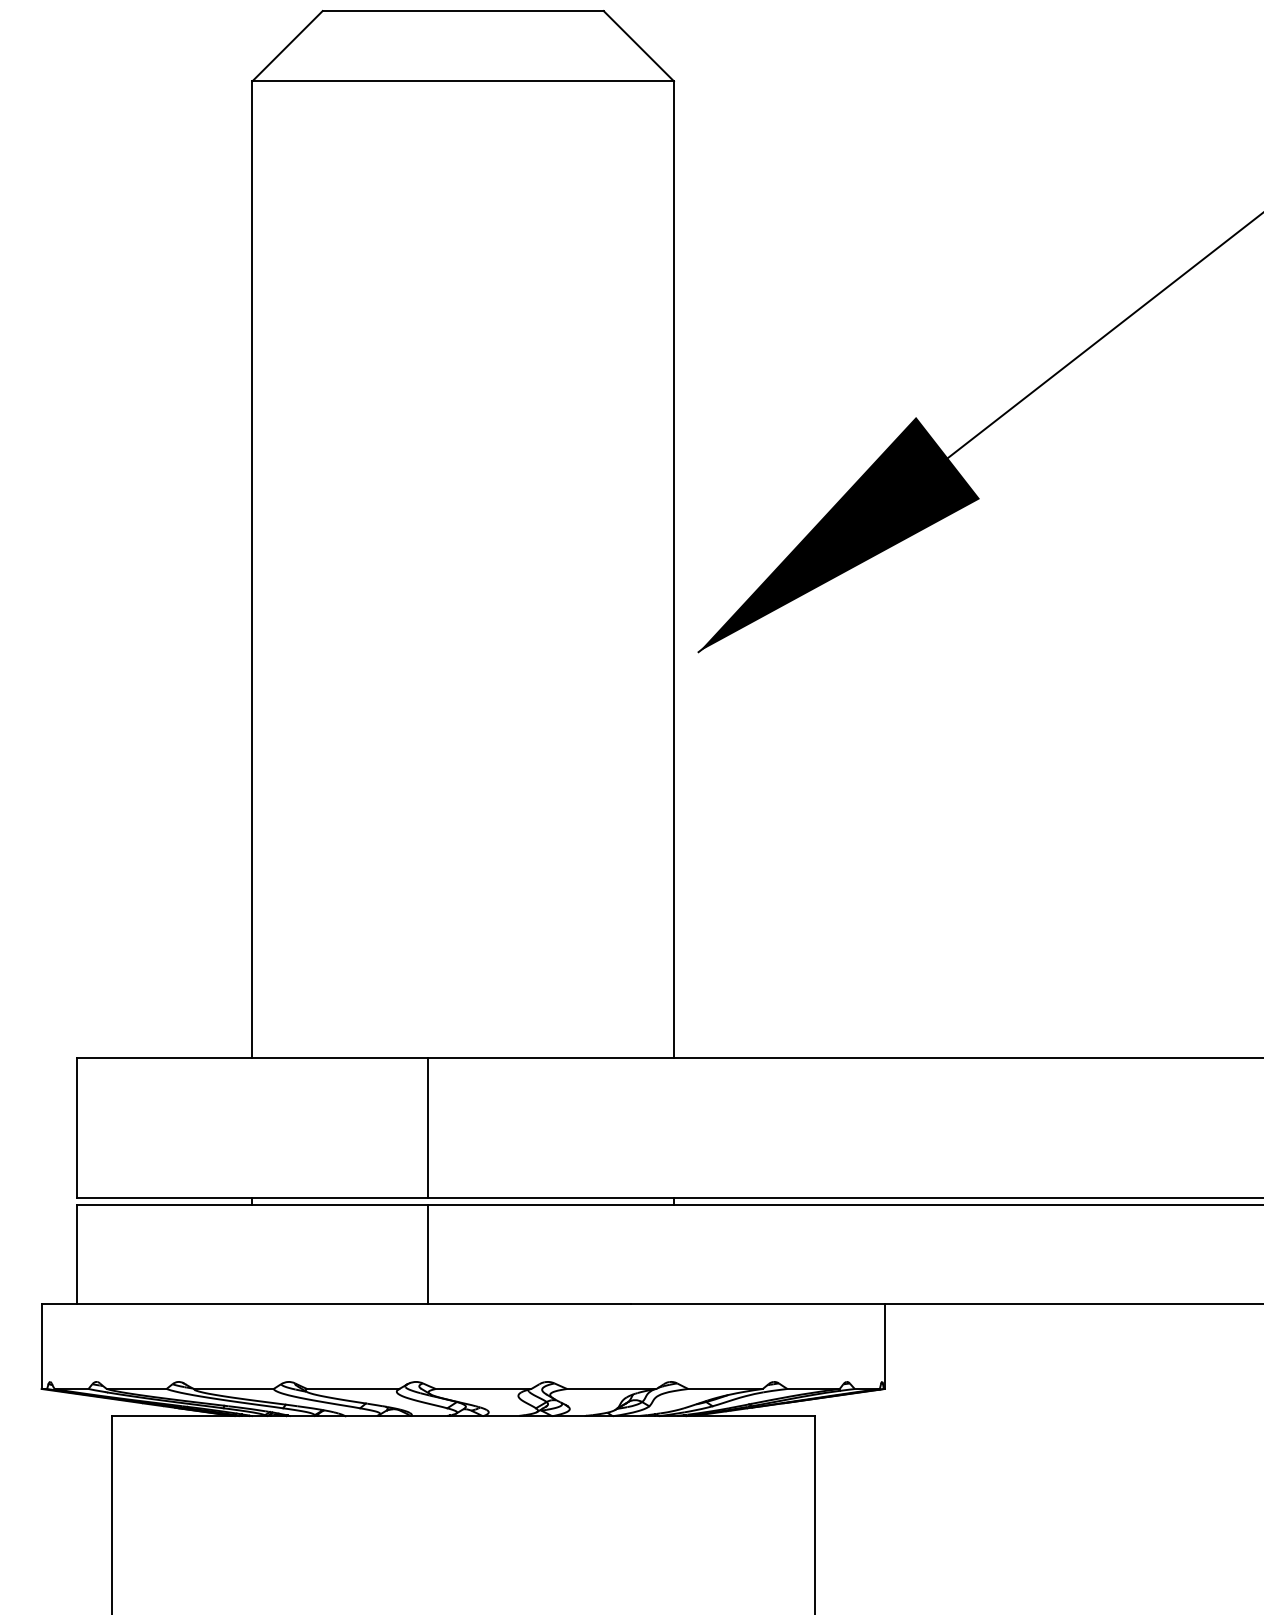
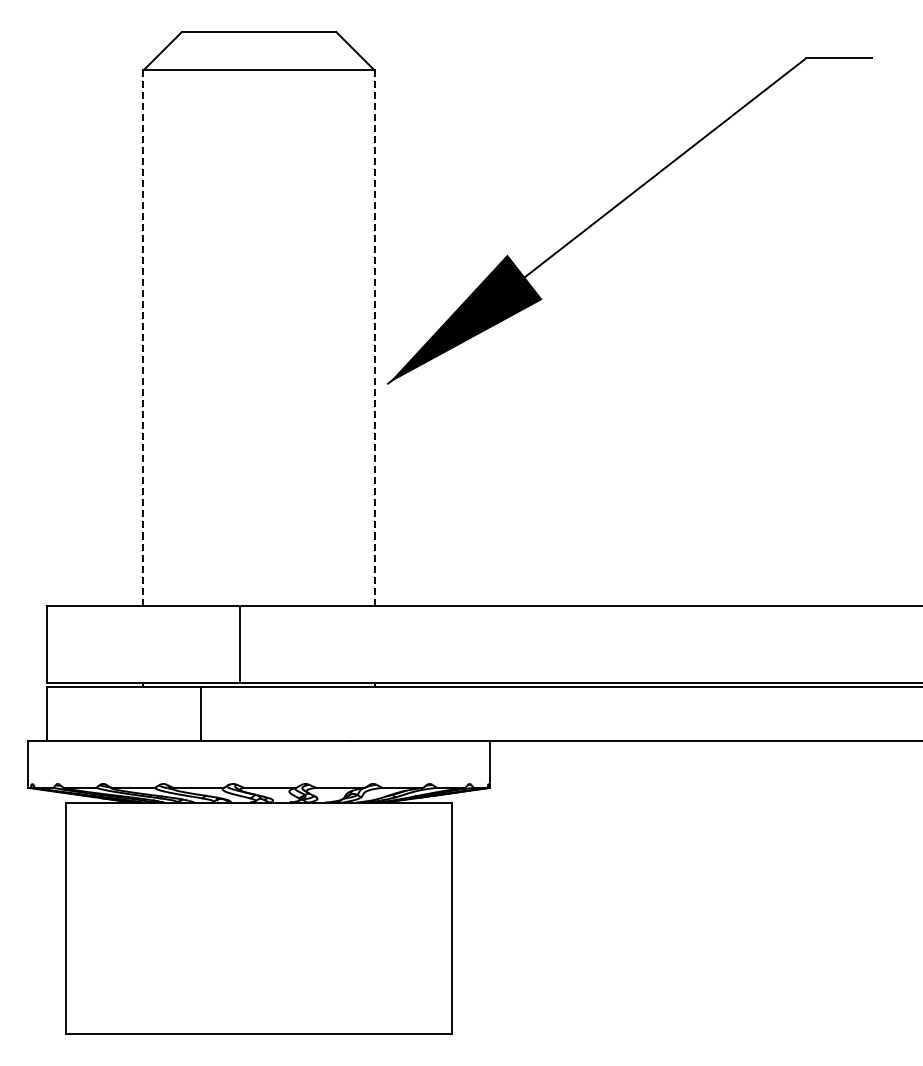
line: (252, 569) -> (143, 338), solid -> dashed
line: (673, 569) -> (374, 338), solid -> dashed
line: (427, 1255) -> (200, 714), moved

